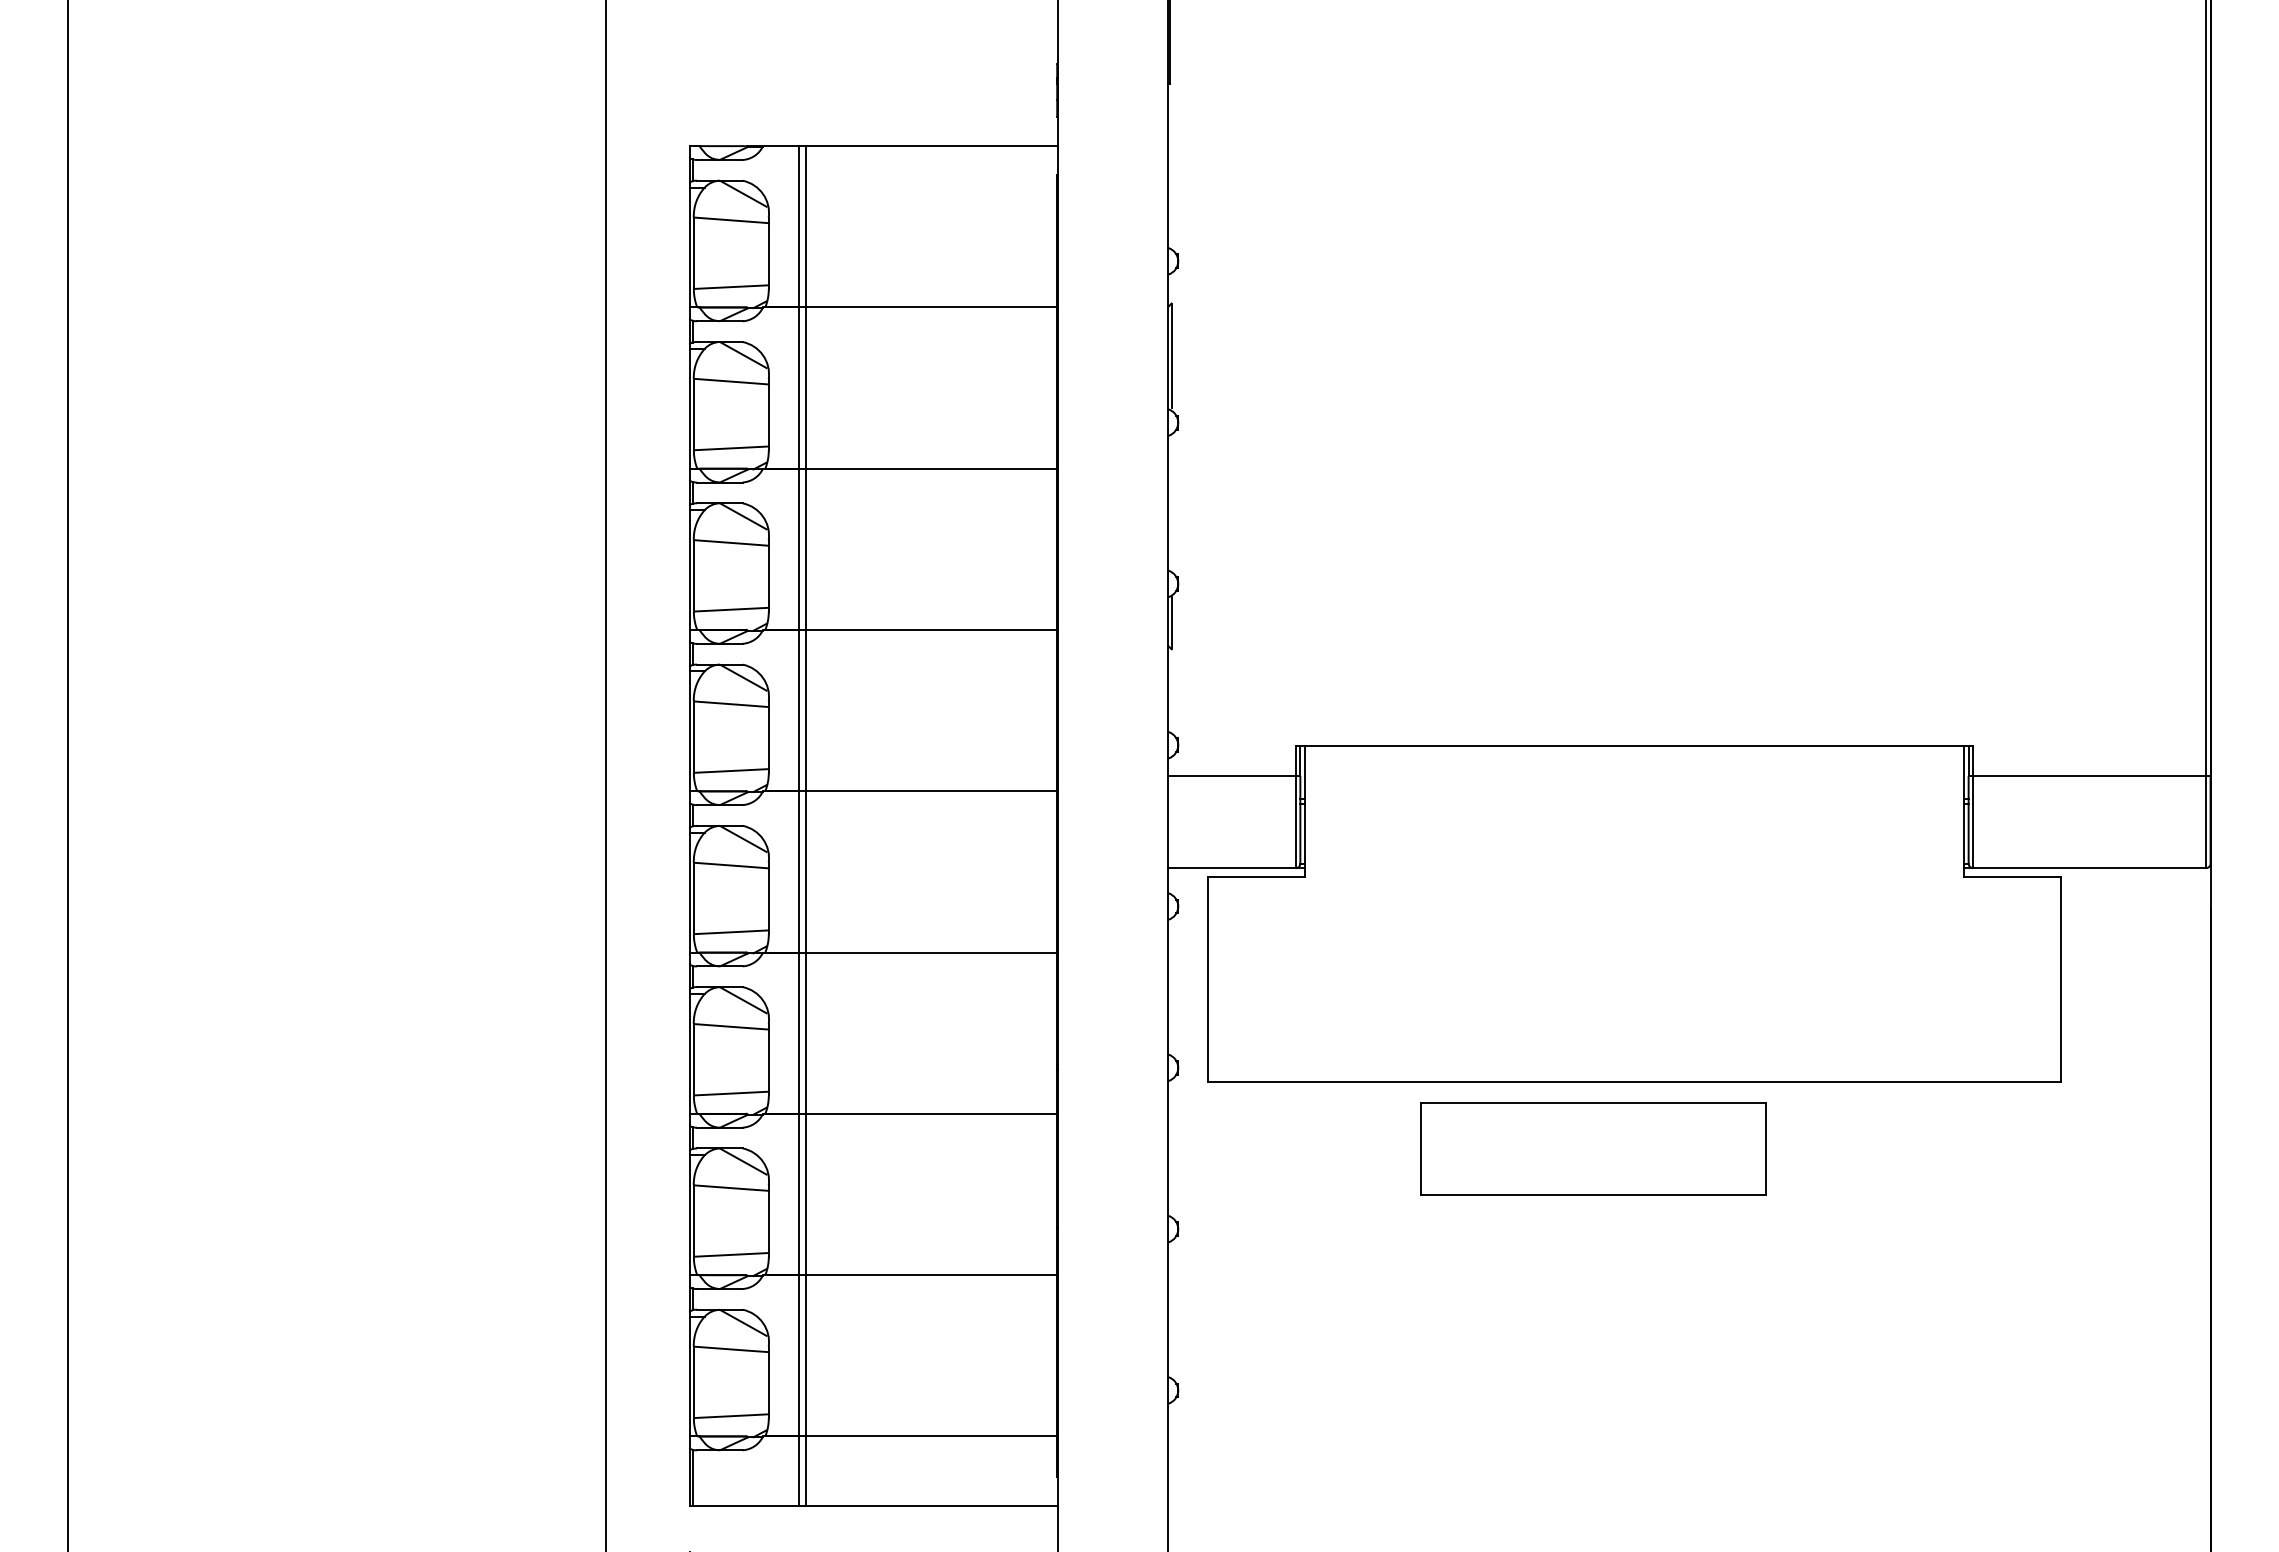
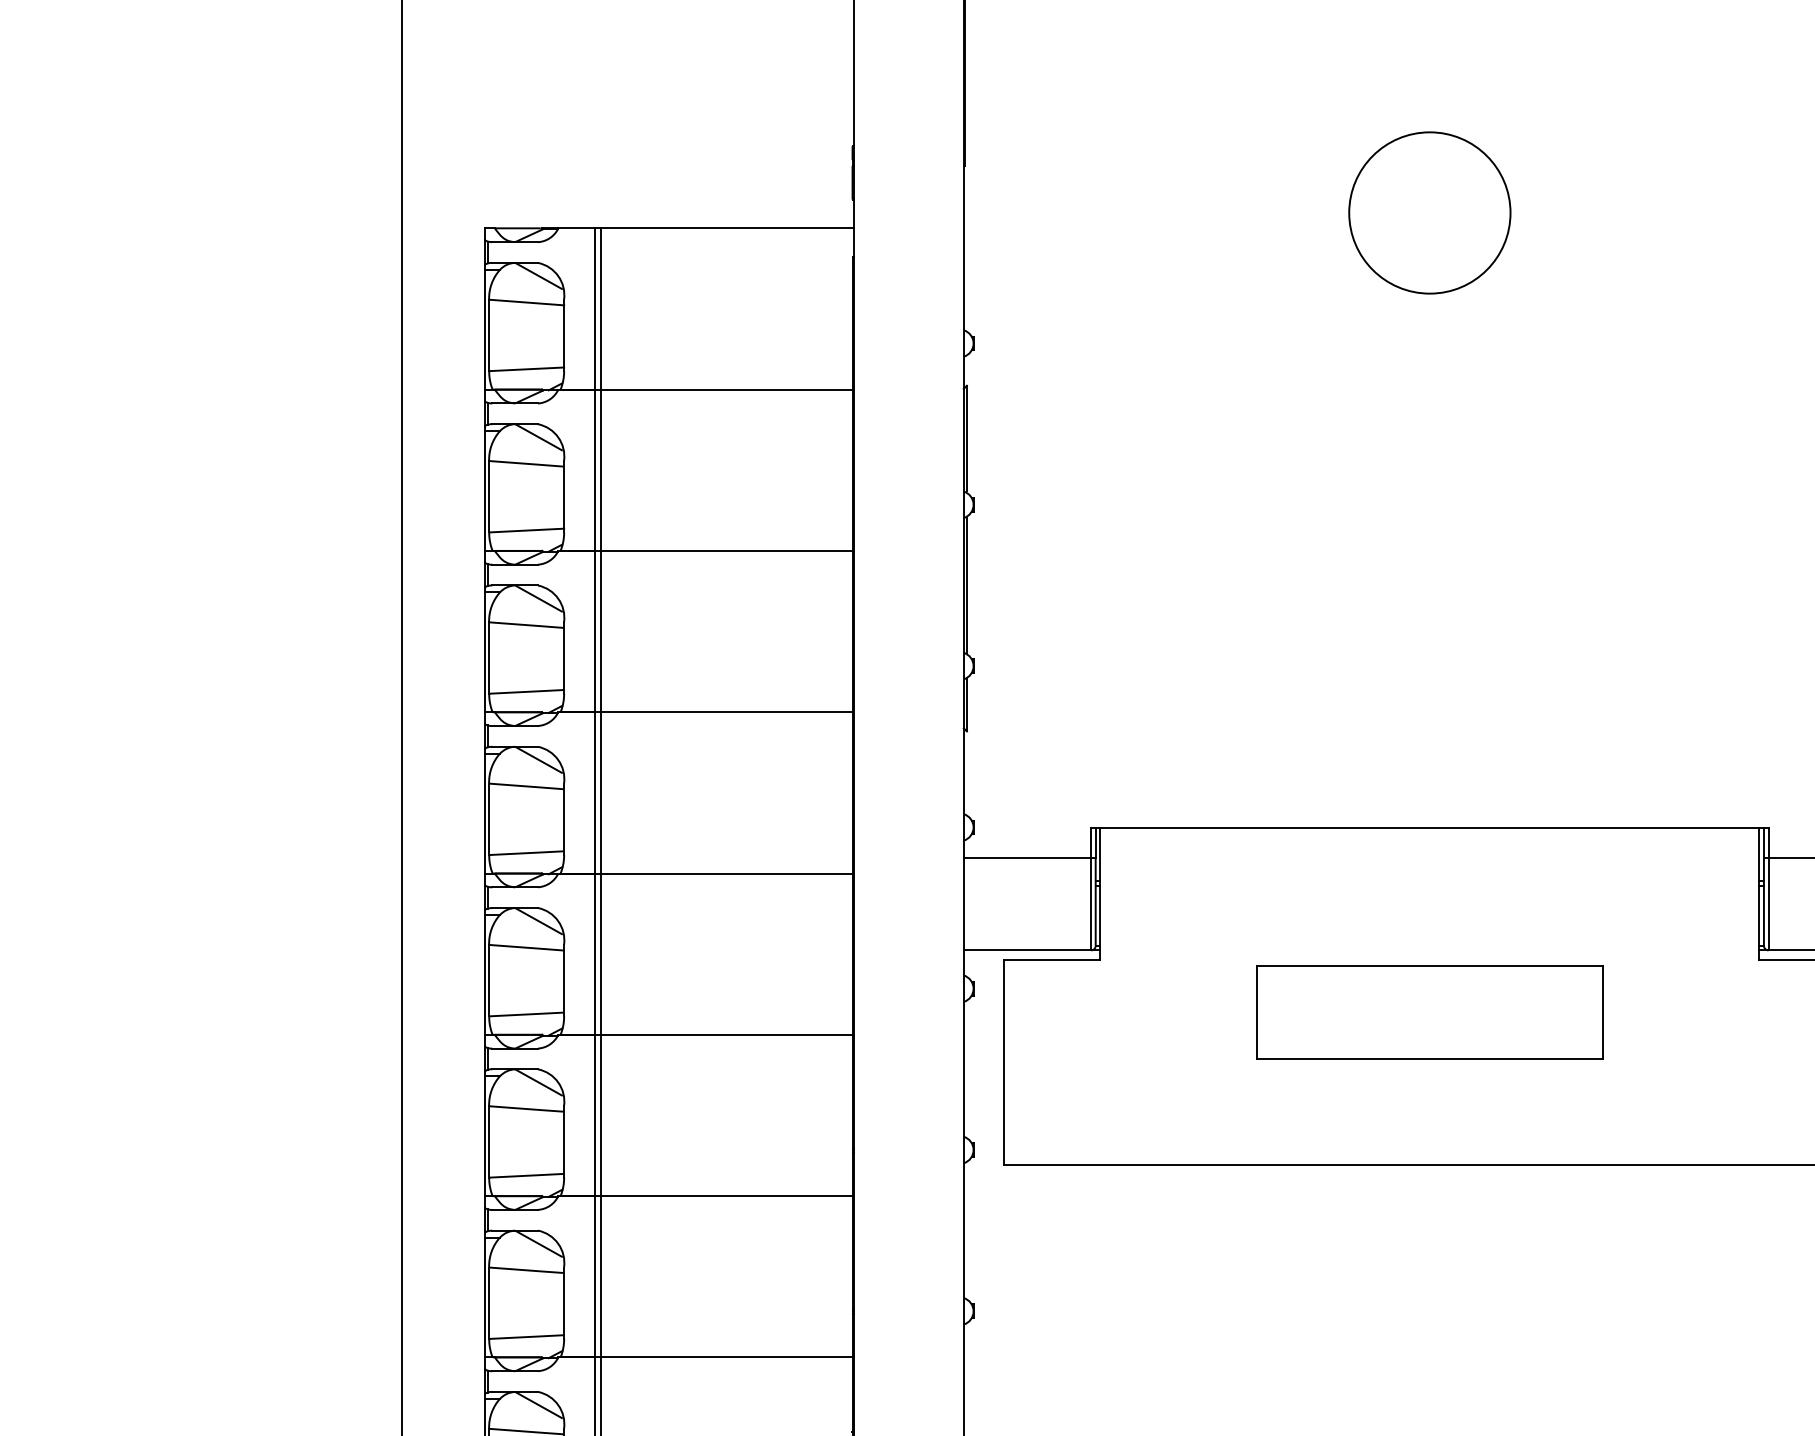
circle: (1634, 130) -> (1429, 212), added
line: (1171, 503) -> (966, 585), added
part: (1593, 1148) -> (1429, 1011), moved

